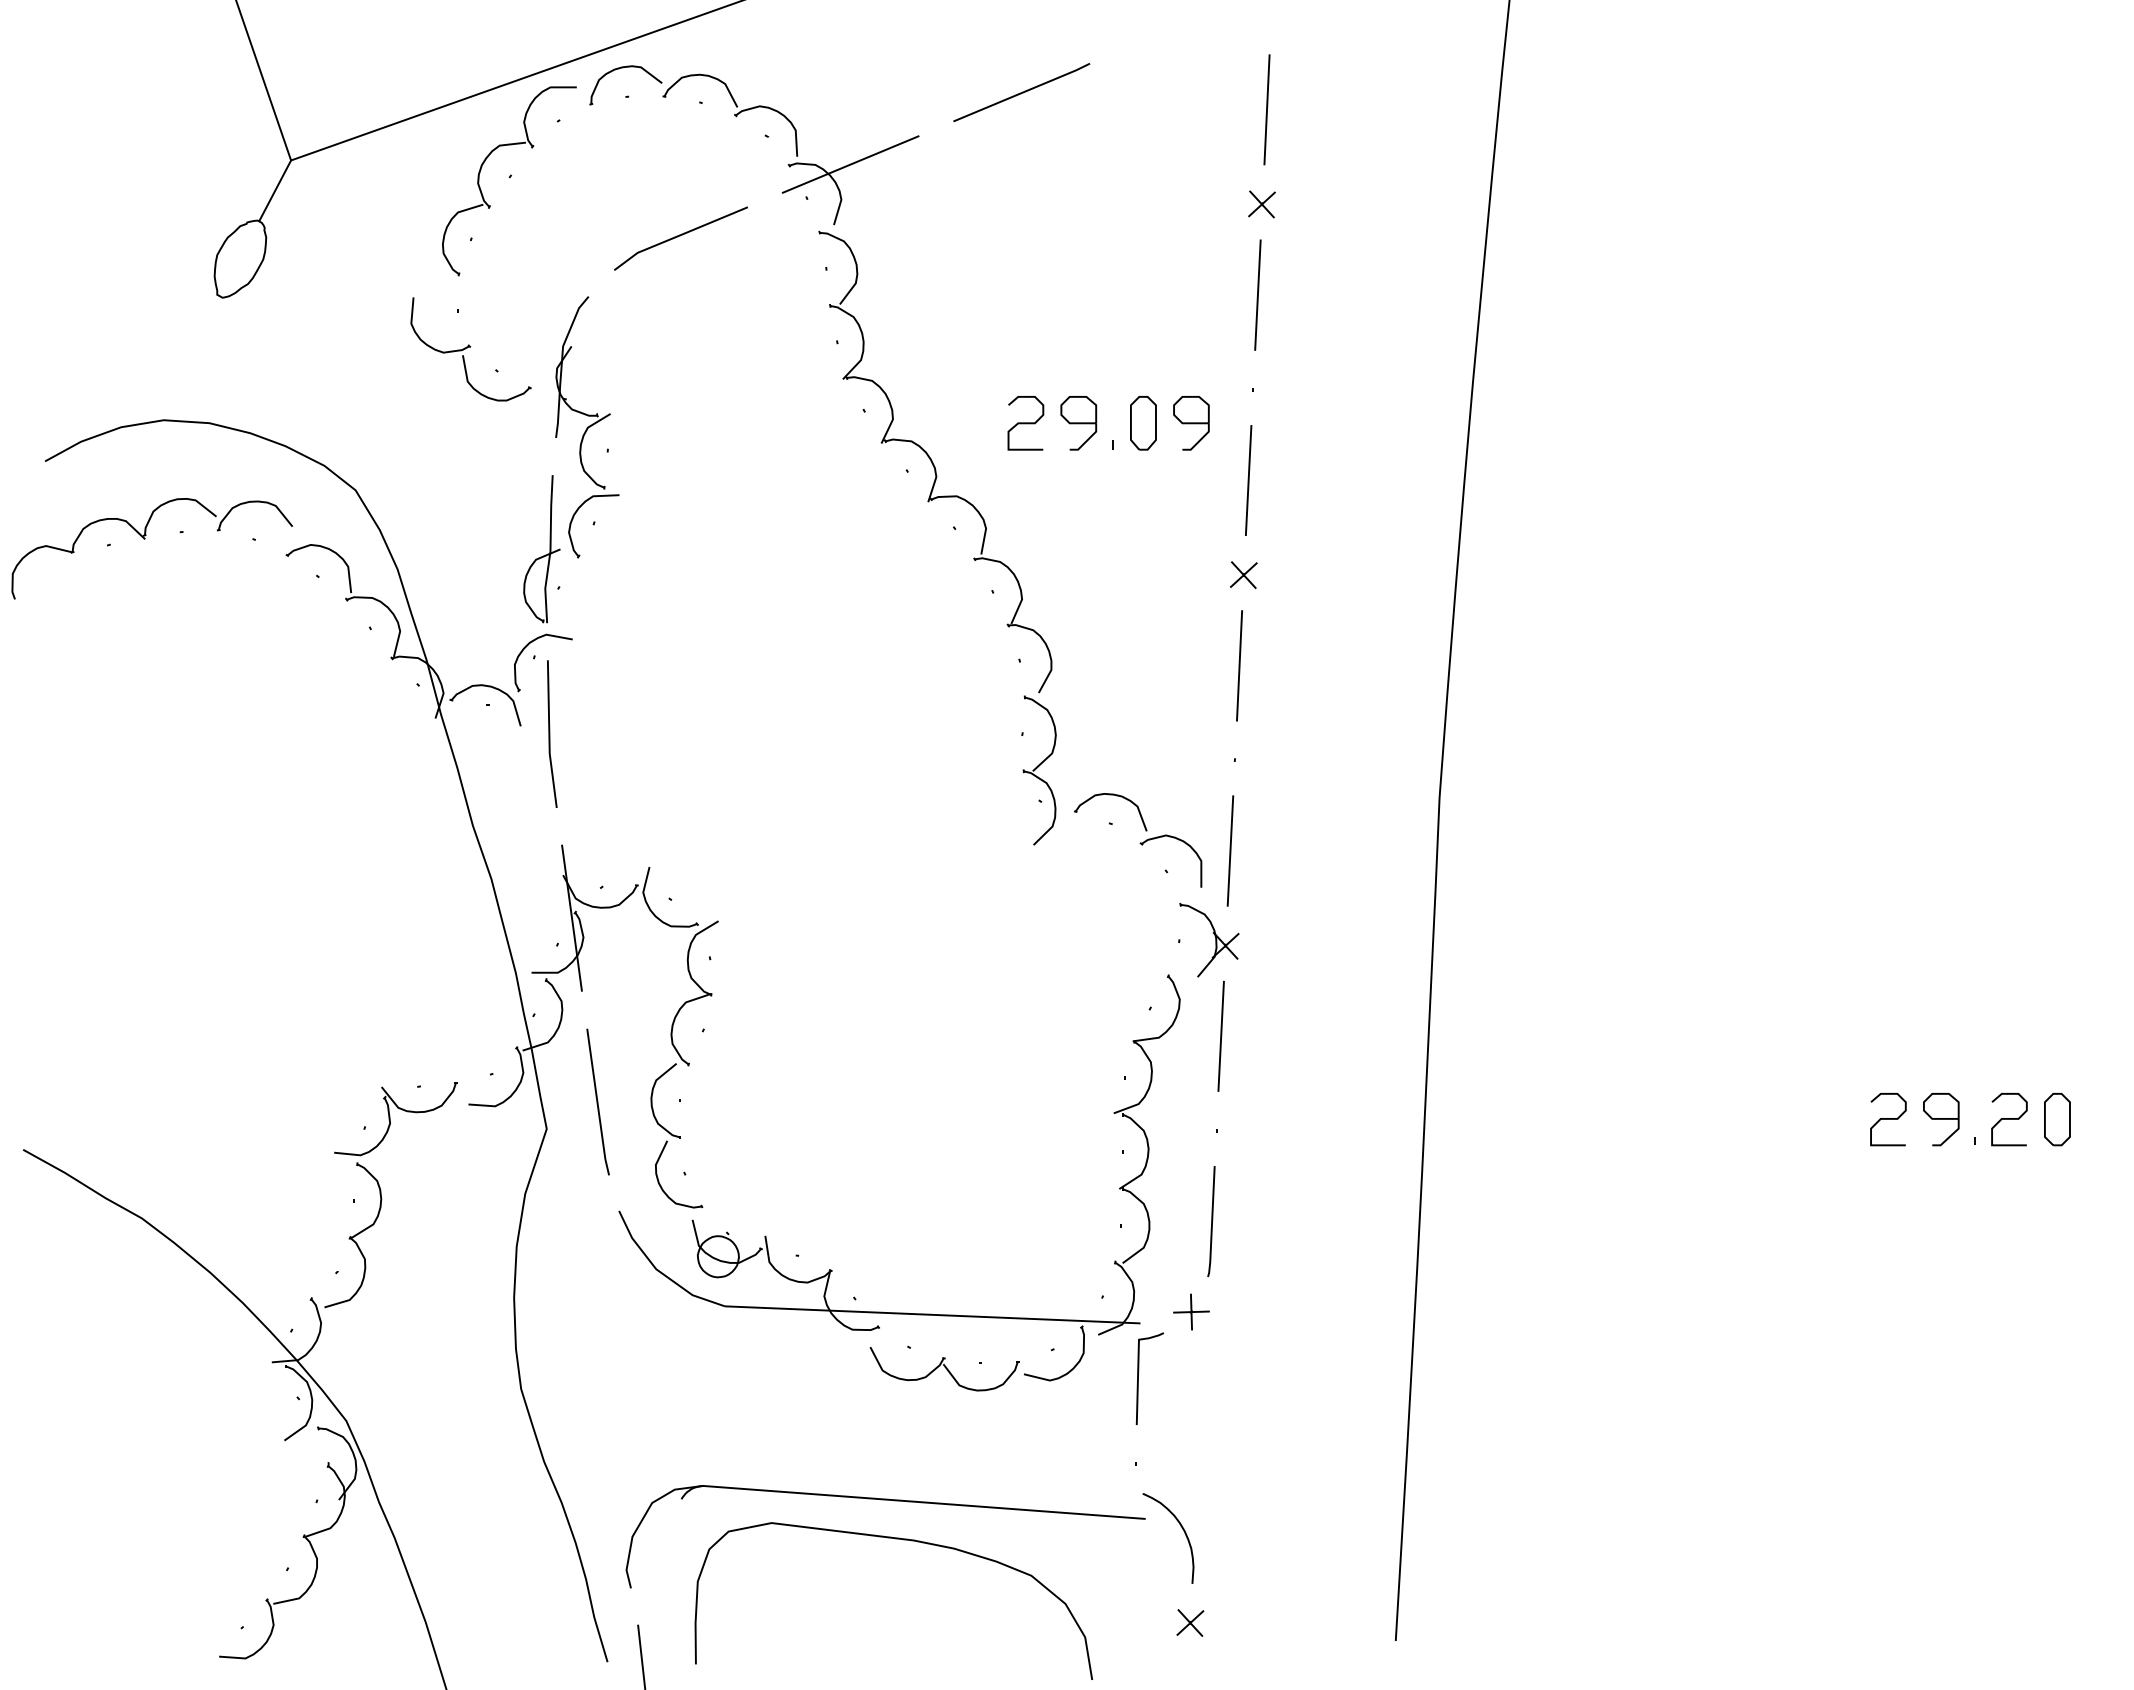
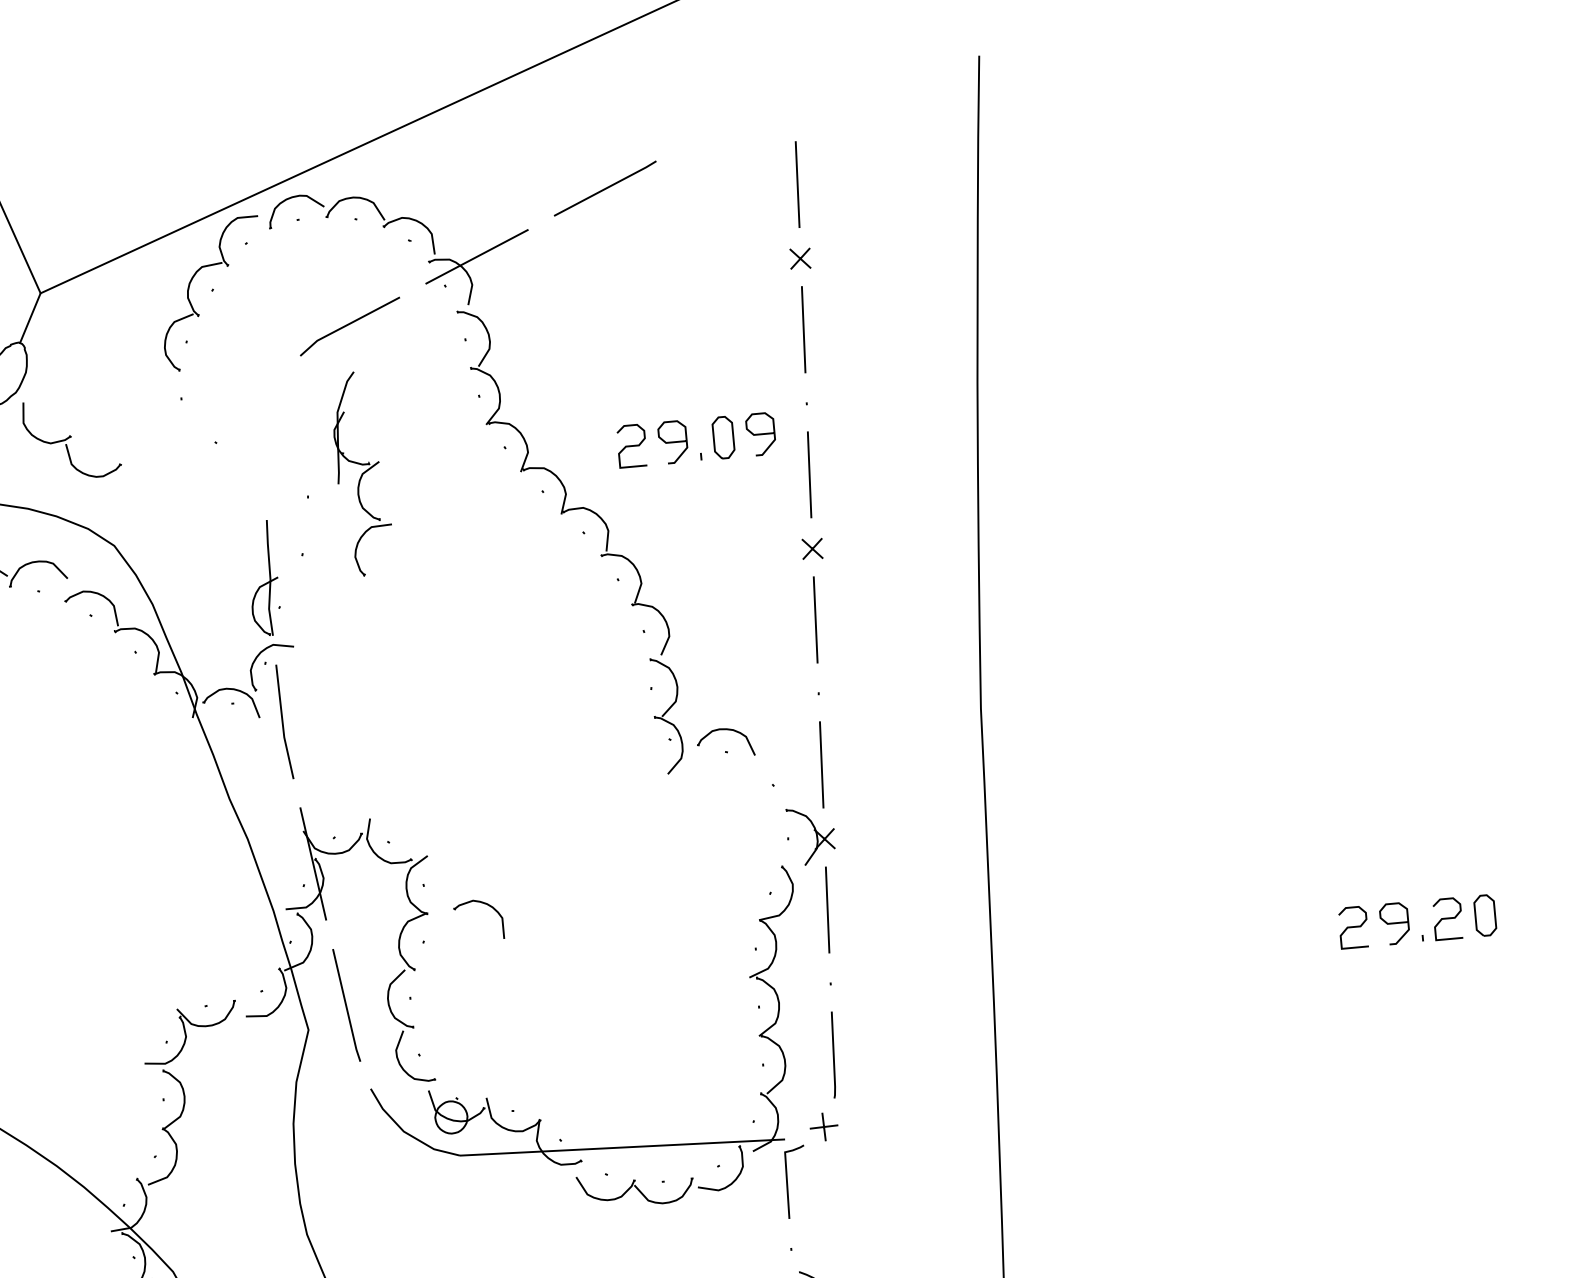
part: (470, 349) -> (71, 439), moved
part: (587, 427) -> (362, 473), moved
part: (1180, 841) -> (484, 904), moved

